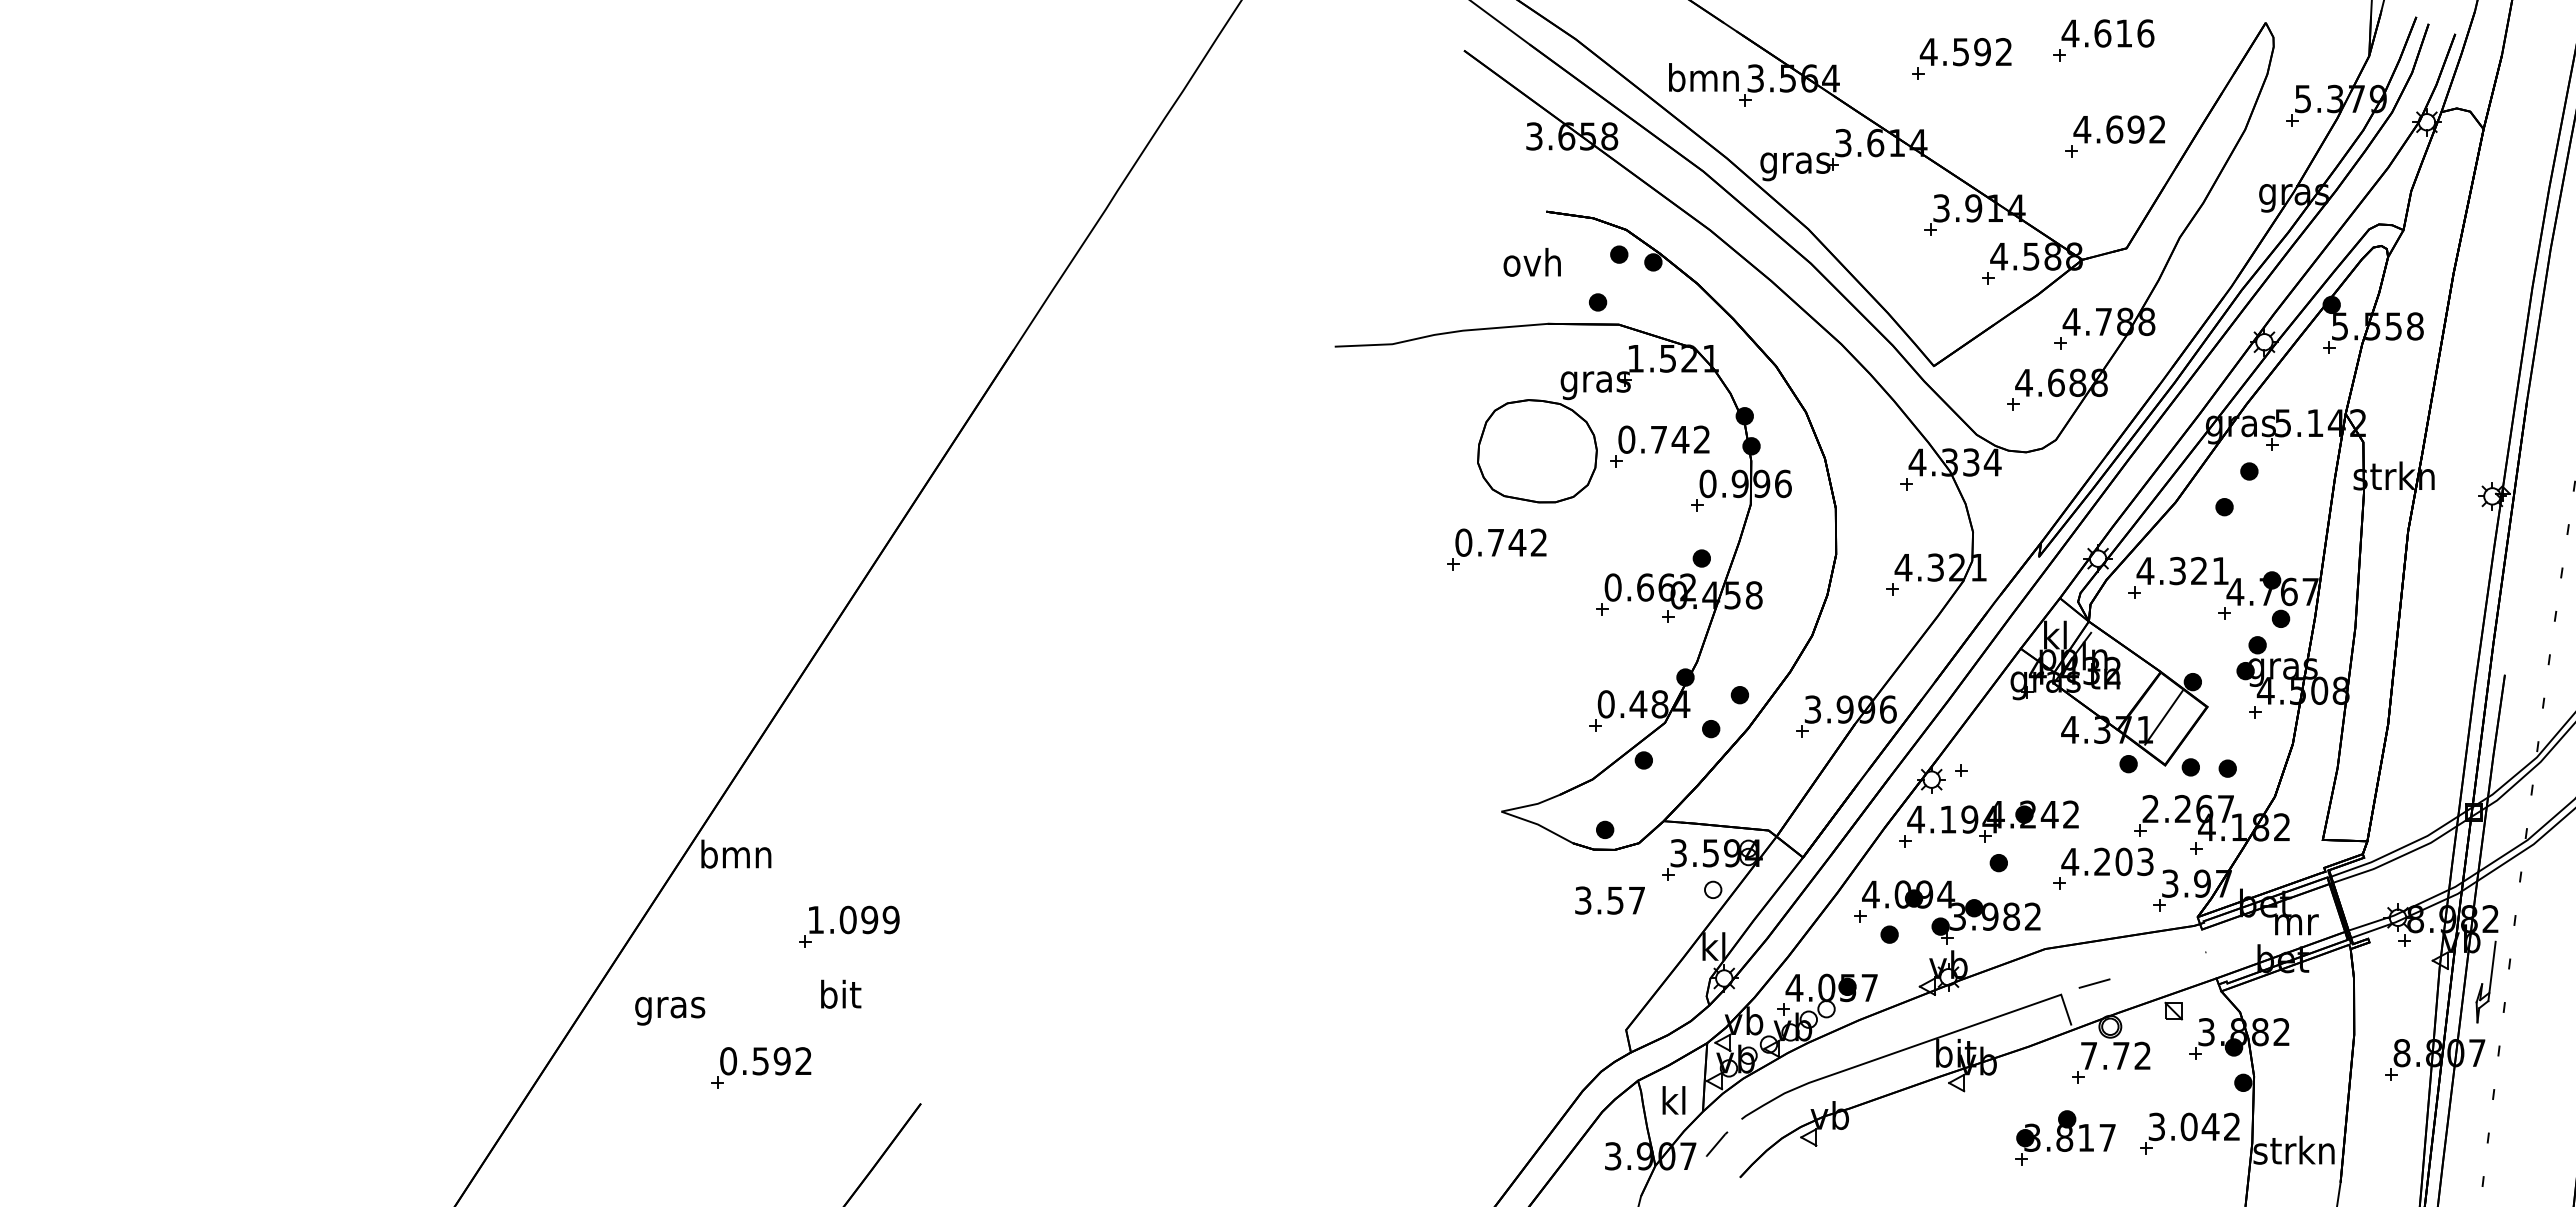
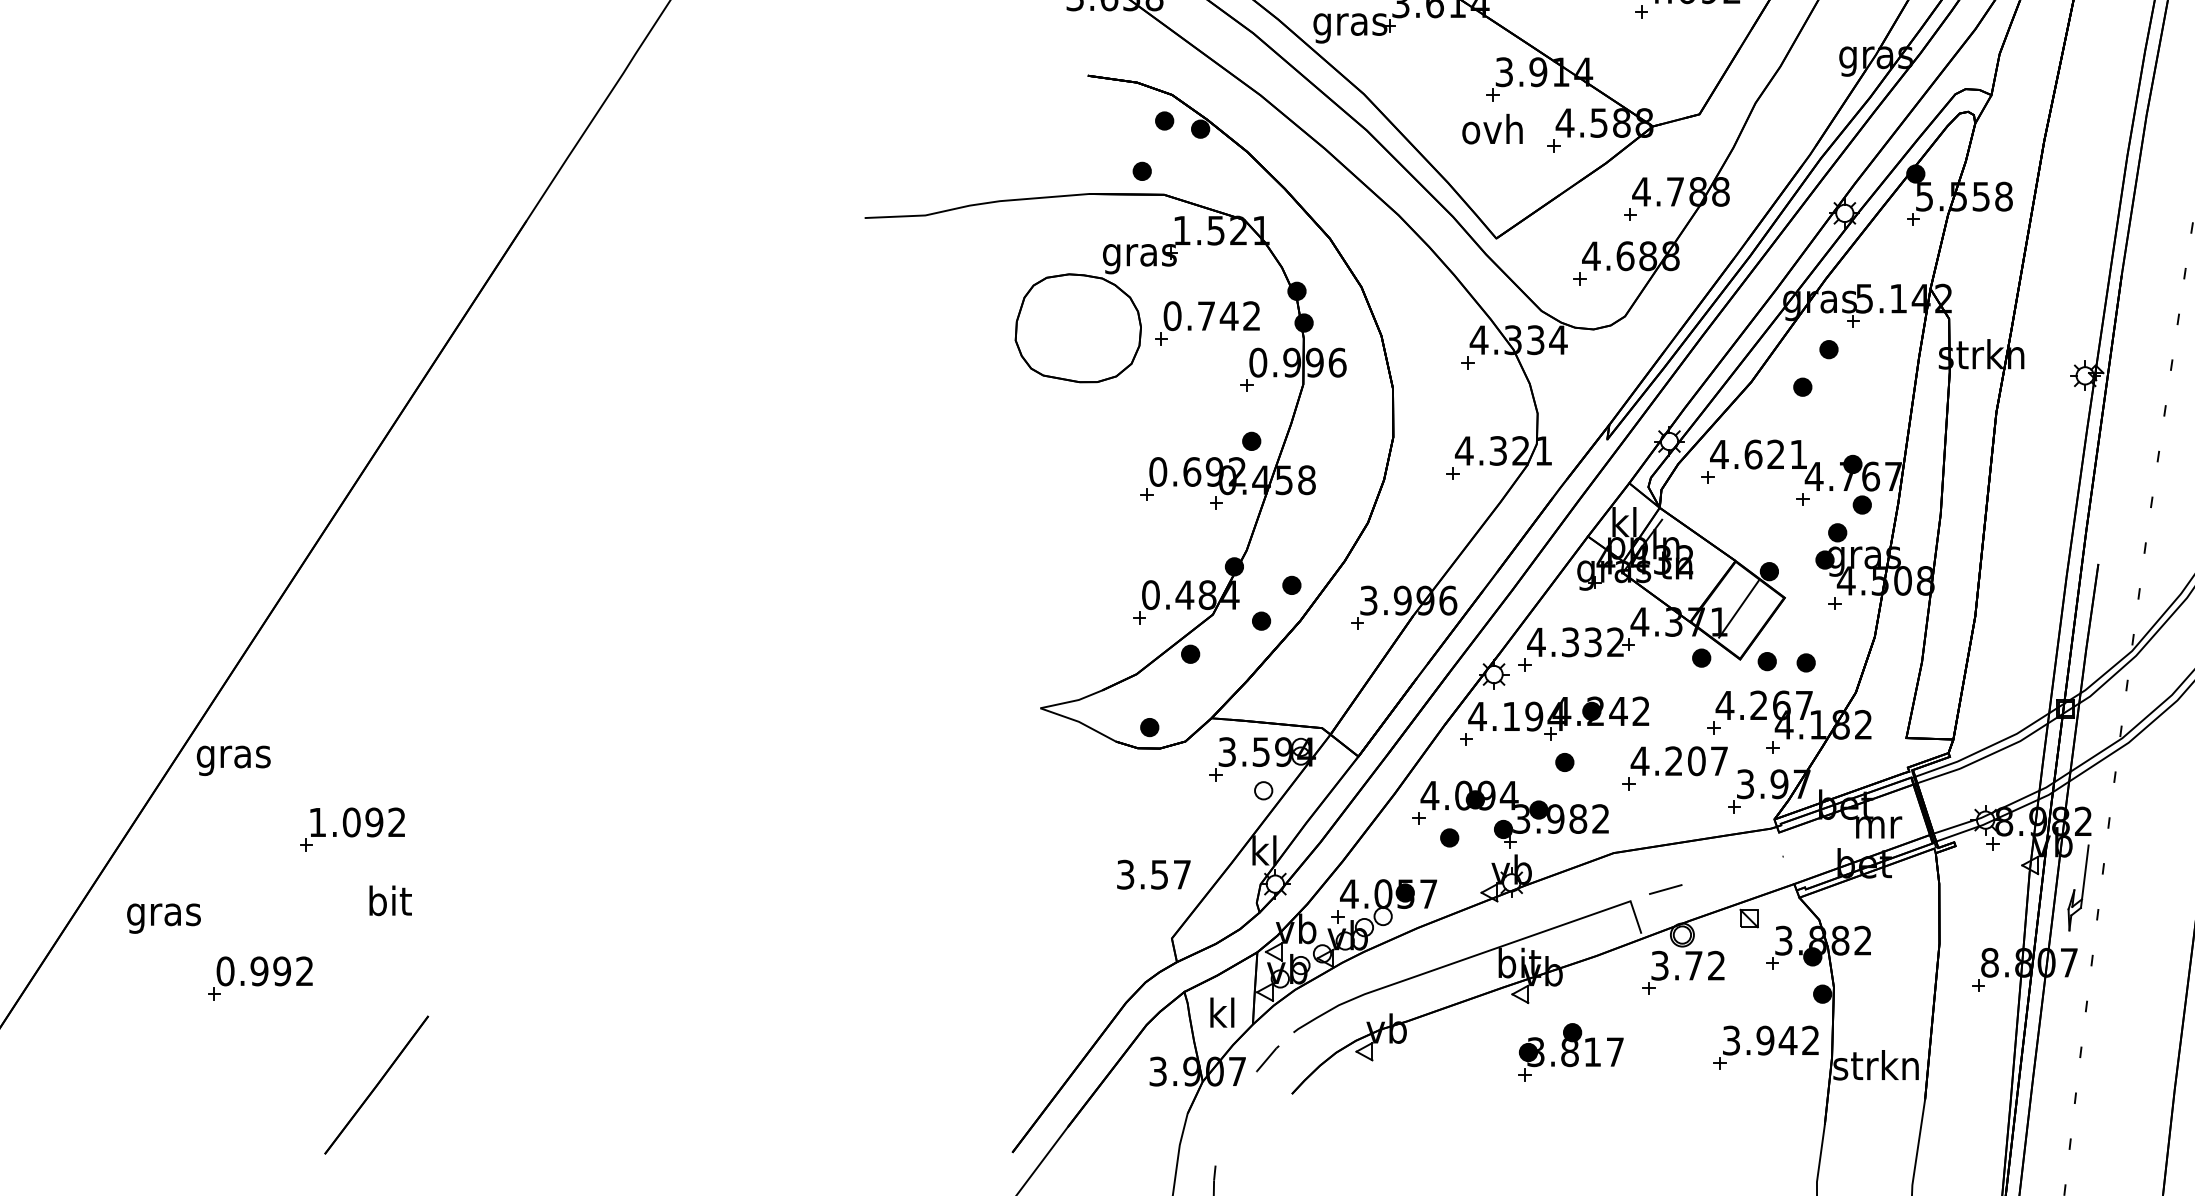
text: (1531, 262) -> (1491, 129), moved
part: (1496, 549) -> (1035, 431), removed
text: (2177, 570) -> (1753, 454), 4.321 -> 4.621
text: (1666, 587) -> (1214, 471), 0.662 -> 0.692
part: (2014, 749) -> (1581, 642), added
text: (2150, 808) -> (1724, 704), 2.267 -> 4.267
text: (736, 857) -> (233, 756), bmn -> gras
text: (2145, 861) -> (1719, 760), 4.203 -> 4.207
text: (1609, 900) -> (1153, 874), moved
text: (890, 920) -> (396, 823), 1.099 -> 1.092
text: (841, 993) -> (391, 899), moved
text: (2089, 1055) -> (1660, 965), 7.72 -> 3.72
text: (760, 1061) -> (259, 971), 0.592 -> 0.992
text: (2188, 1126) -> (1764, 1040), 3.042 -> 3.942
part: (2065, 1137) -> (1570, 1051), moved

